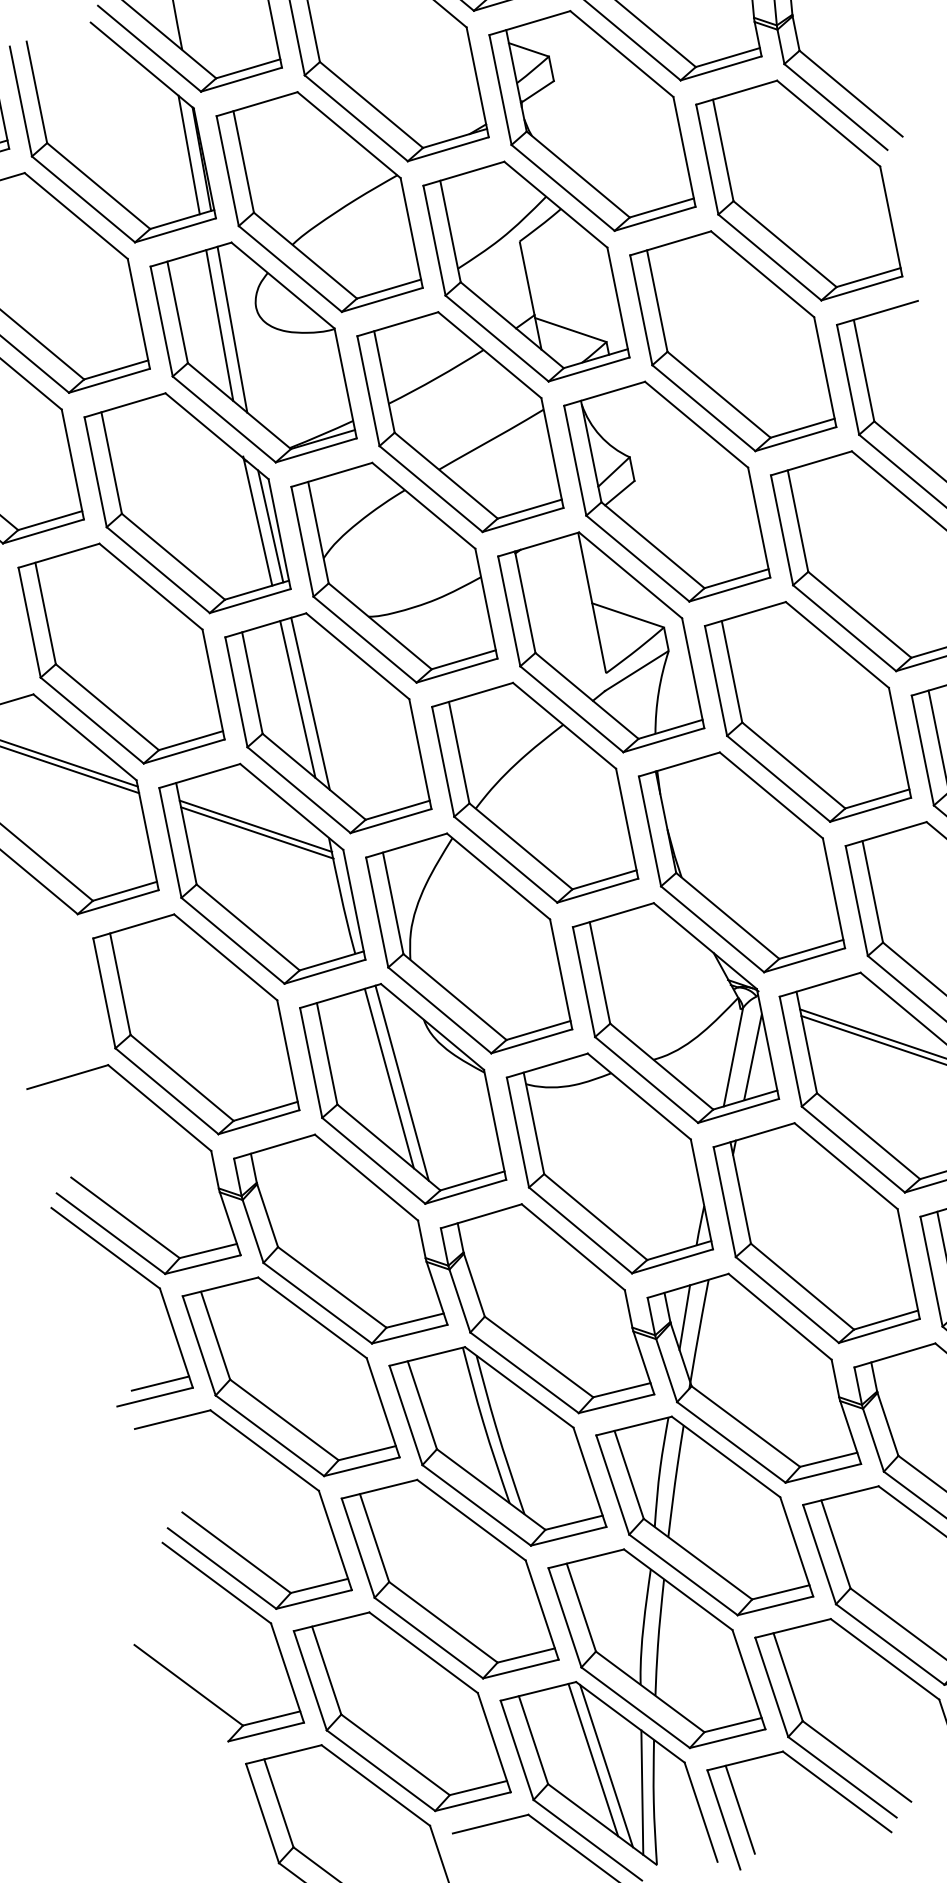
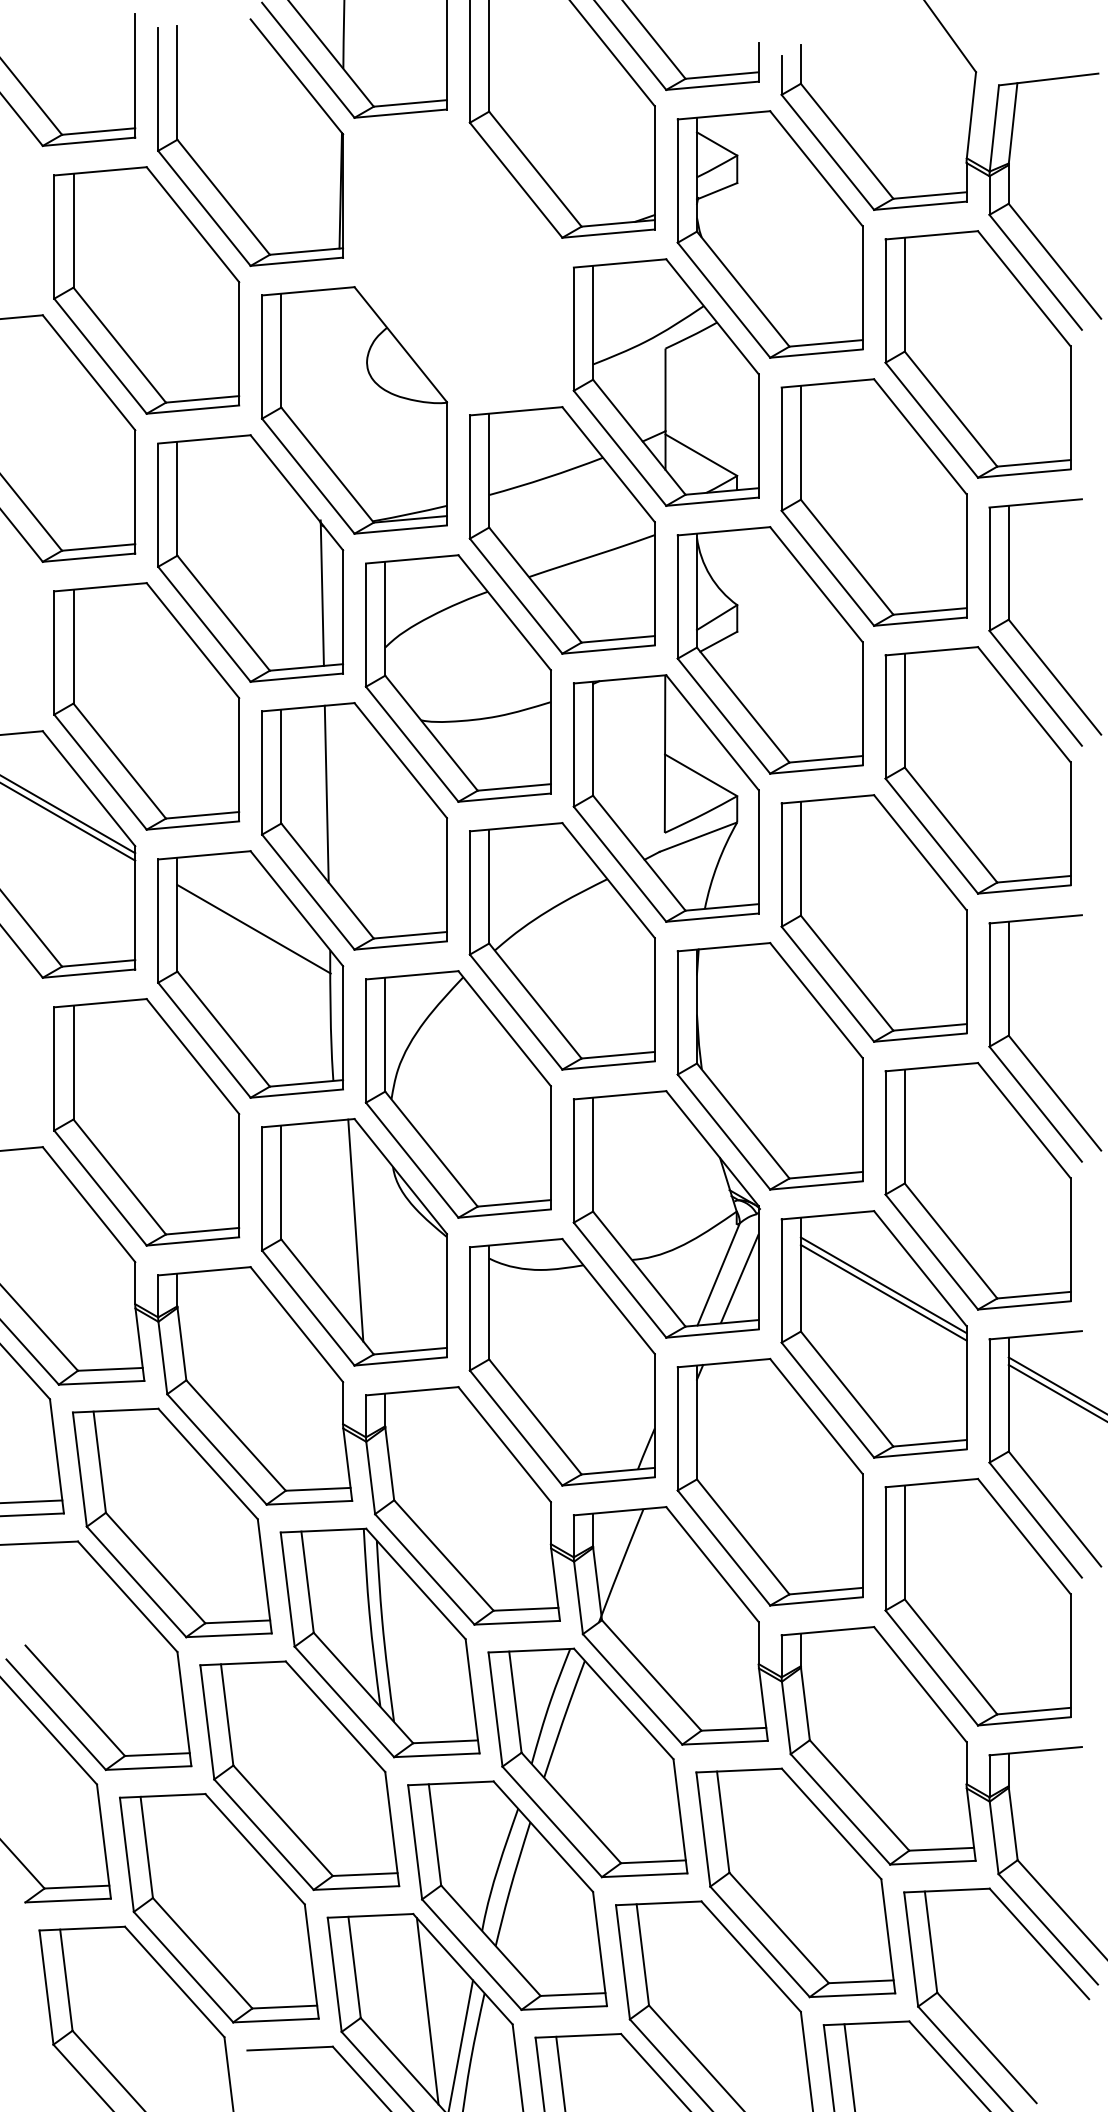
line: (188, 155) -> (327, 183), removed
part: (318, 202) -> (457, 262), removed
line: (219, 325) -> (323, 373), removed
line: (232, 329) -> (336, 380), removed
line: (270, 526) -> (334, 601), removed
line: (310, 703) -> (339, 801), removed
line: (255, 826) -> (253, 921), removed
line: (388, 1078) -> (342, 1222), removed
line: (684, 1317) -> (609, 1544), removed
line: (593, 1759) -> (414, 2001), removed

